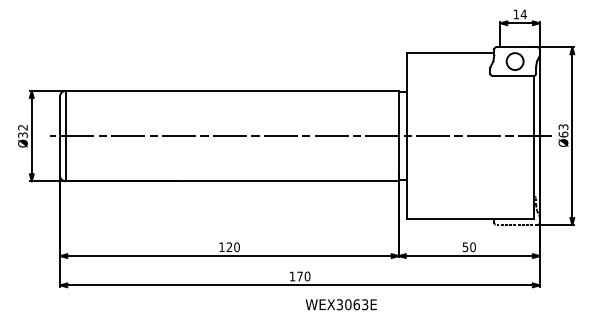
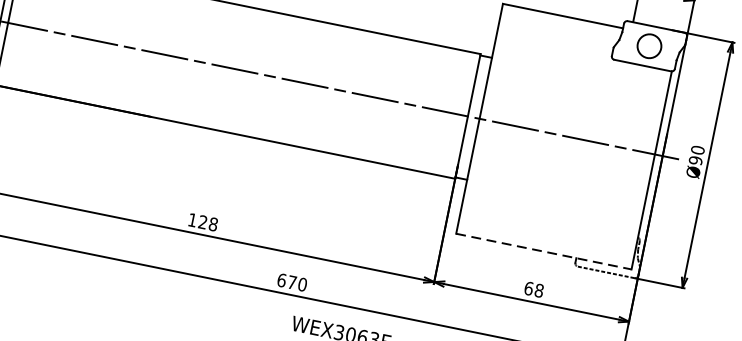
text: (563, 130) -> (696, 154), Ø63 -> Ø90
line: (470, 219) -> (543, 251), solid -> dashed
text: (236, 246) -> (212, 223), 120 -> 128
text: (468, 247) -> (532, 289), 50 -> 68
text: (292, 276) -> (281, 280), 170 -> 670

